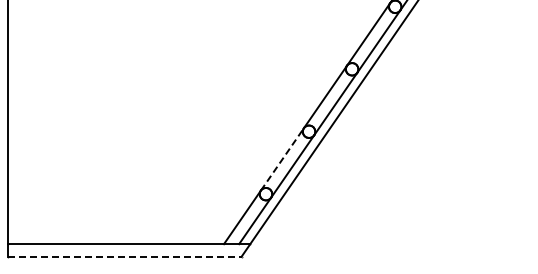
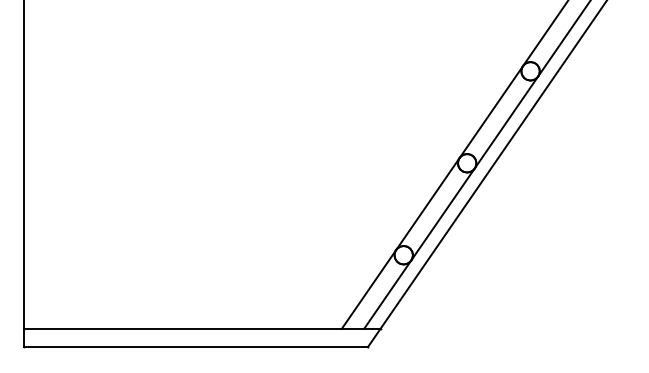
line: (282, 159) -> (428, 204), dashed -> solid
line: (124, 256) -> (195, 346), dashed -> solid

